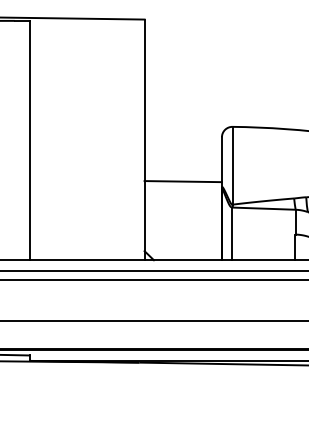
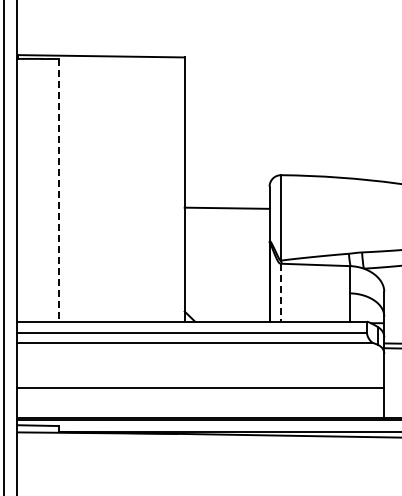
line: (29, 140) -> (58, 190), solid -> dashed
line: (182, 180) -> (226, 207), moved
line: (231, 233) -> (280, 292), solid -> dashed

